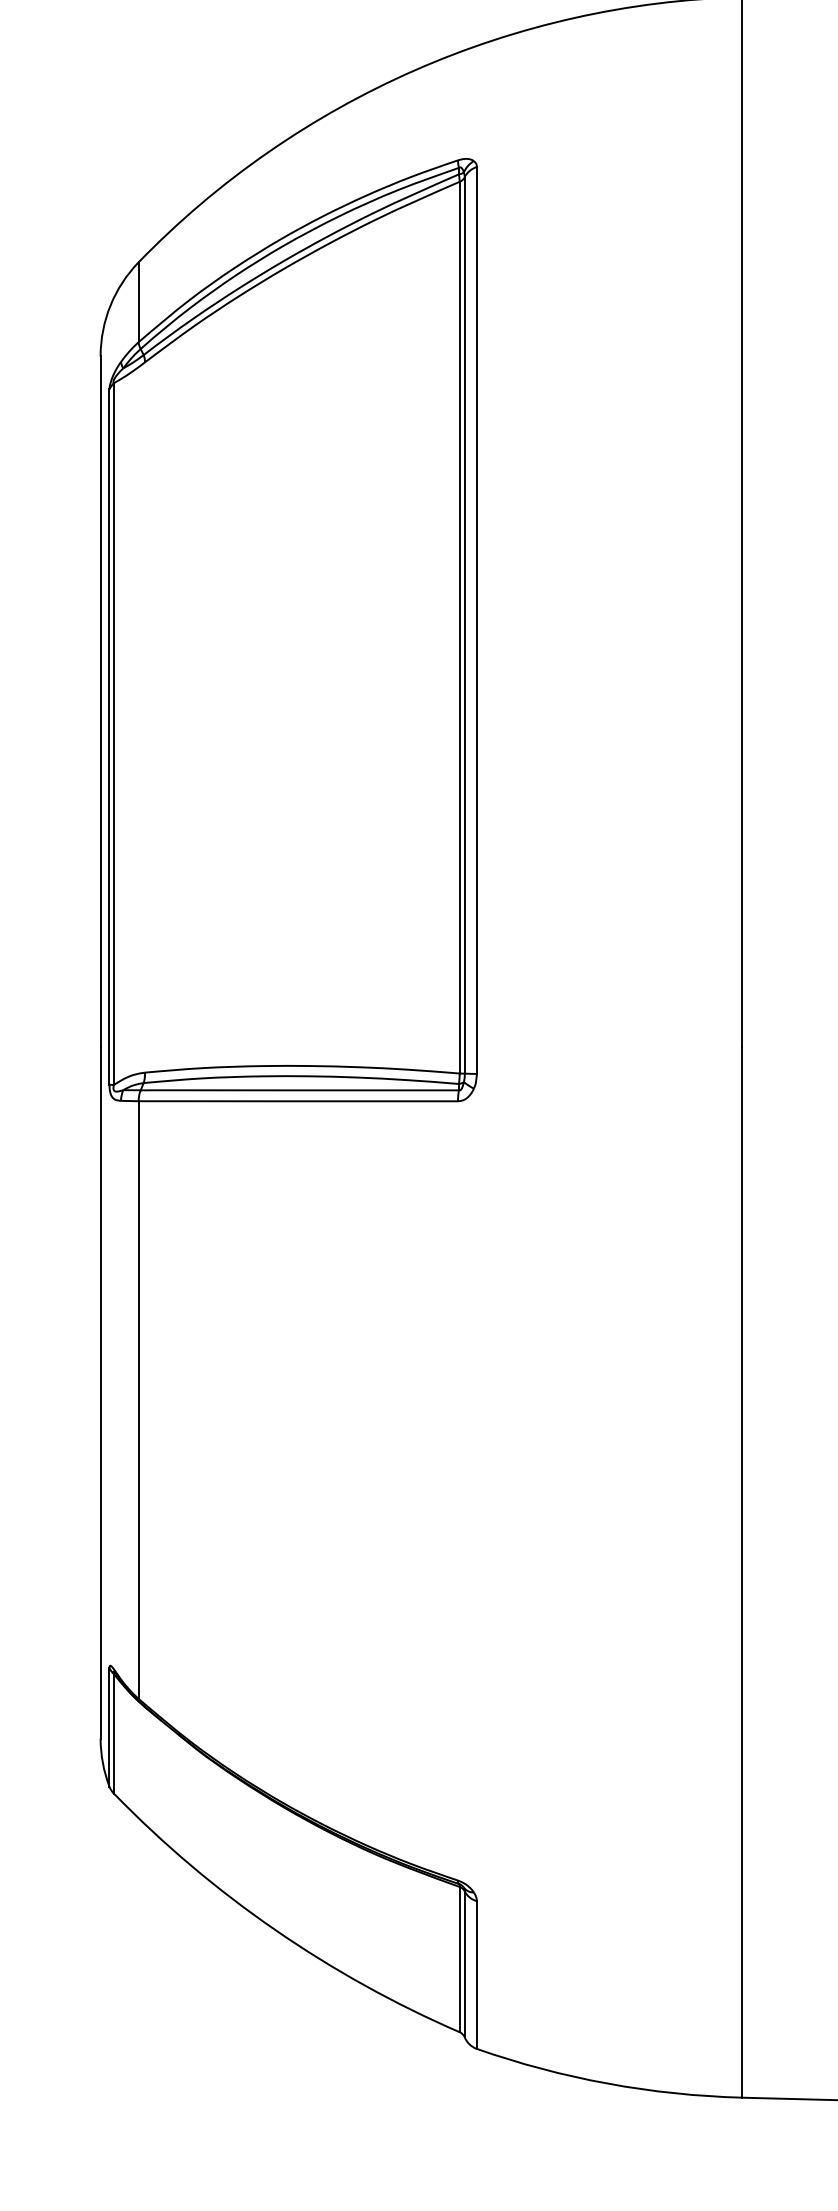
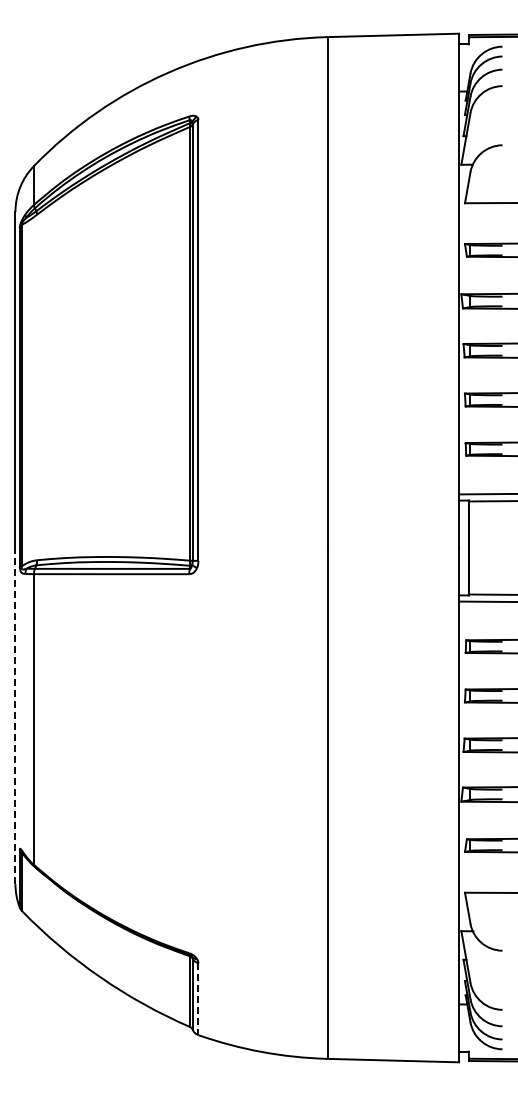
line: (100, 1391) -> (15, 715), solid -> dashed
line: (476, 1975) -> (198, 999), solid -> dashed

